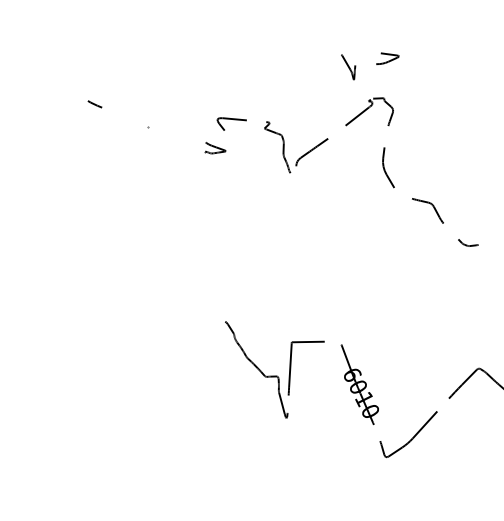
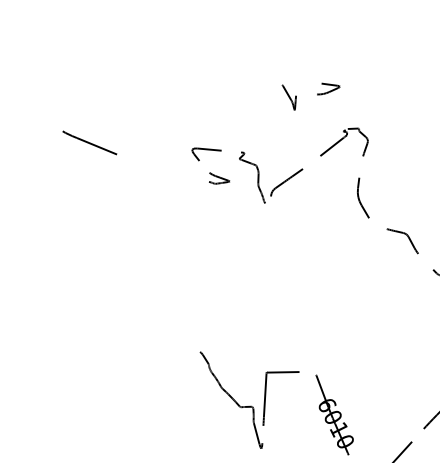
curve: (376, 64) -> (317, 94), moved
line: (125, 116) -> (100, 146), added
part: (215, 148) -> (219, 178), moved

